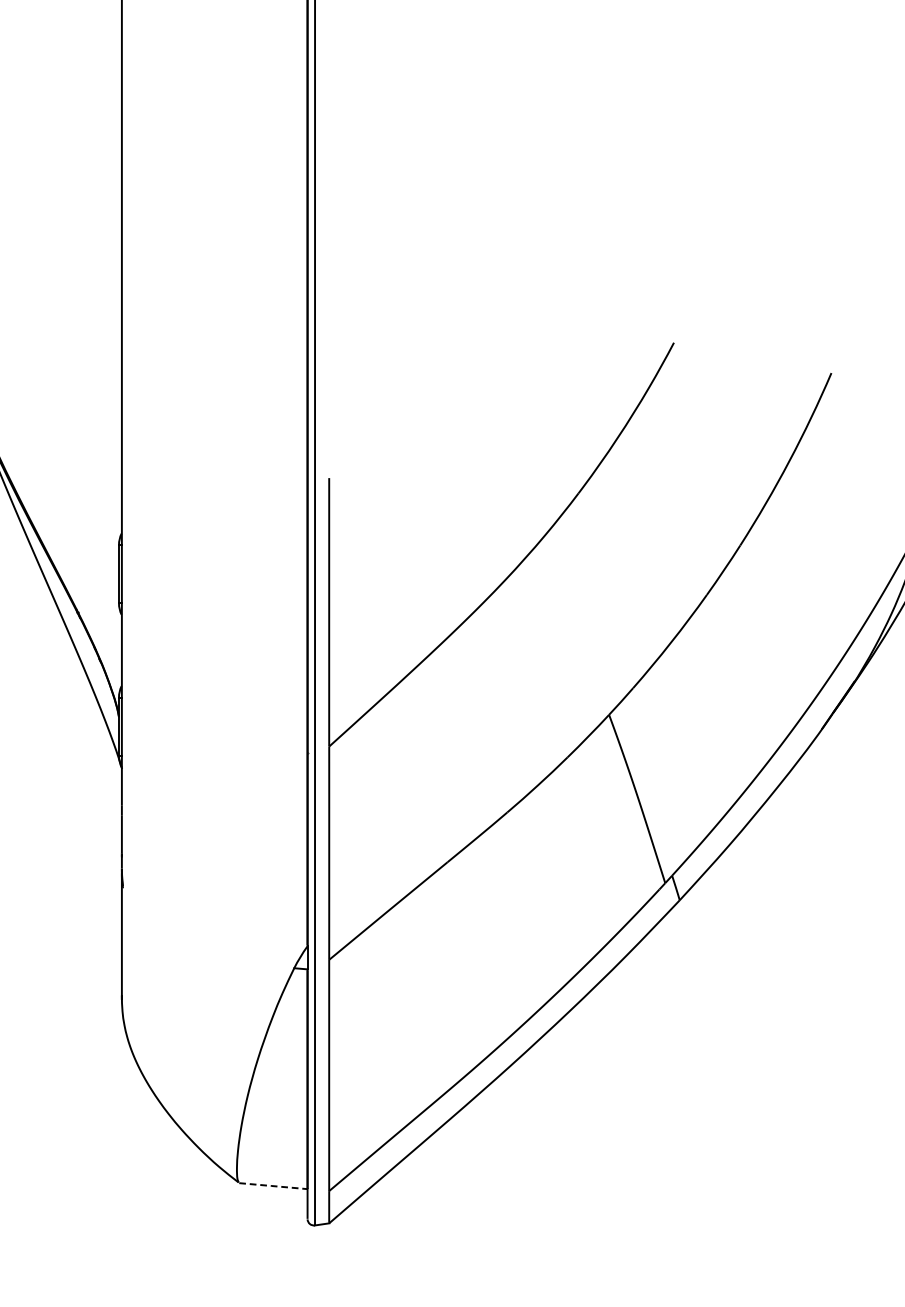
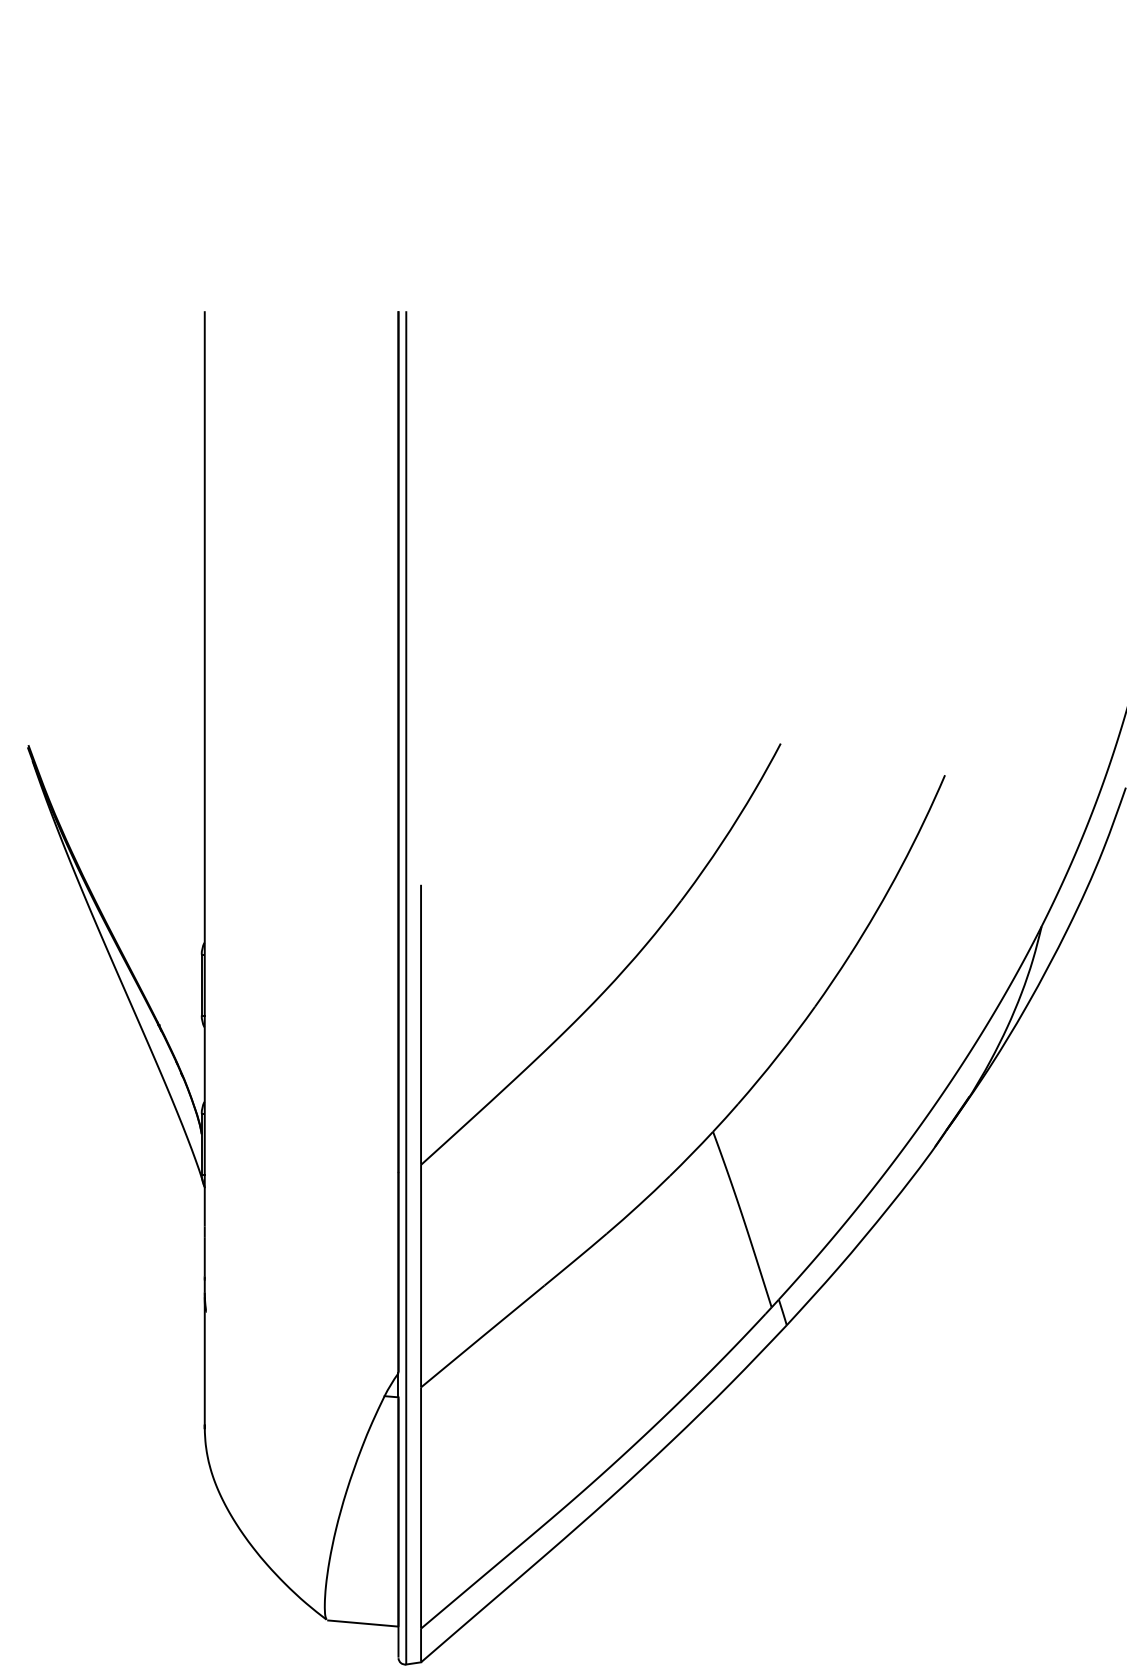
line: (273, 1186) -> (362, 1623), dashed -> solid

